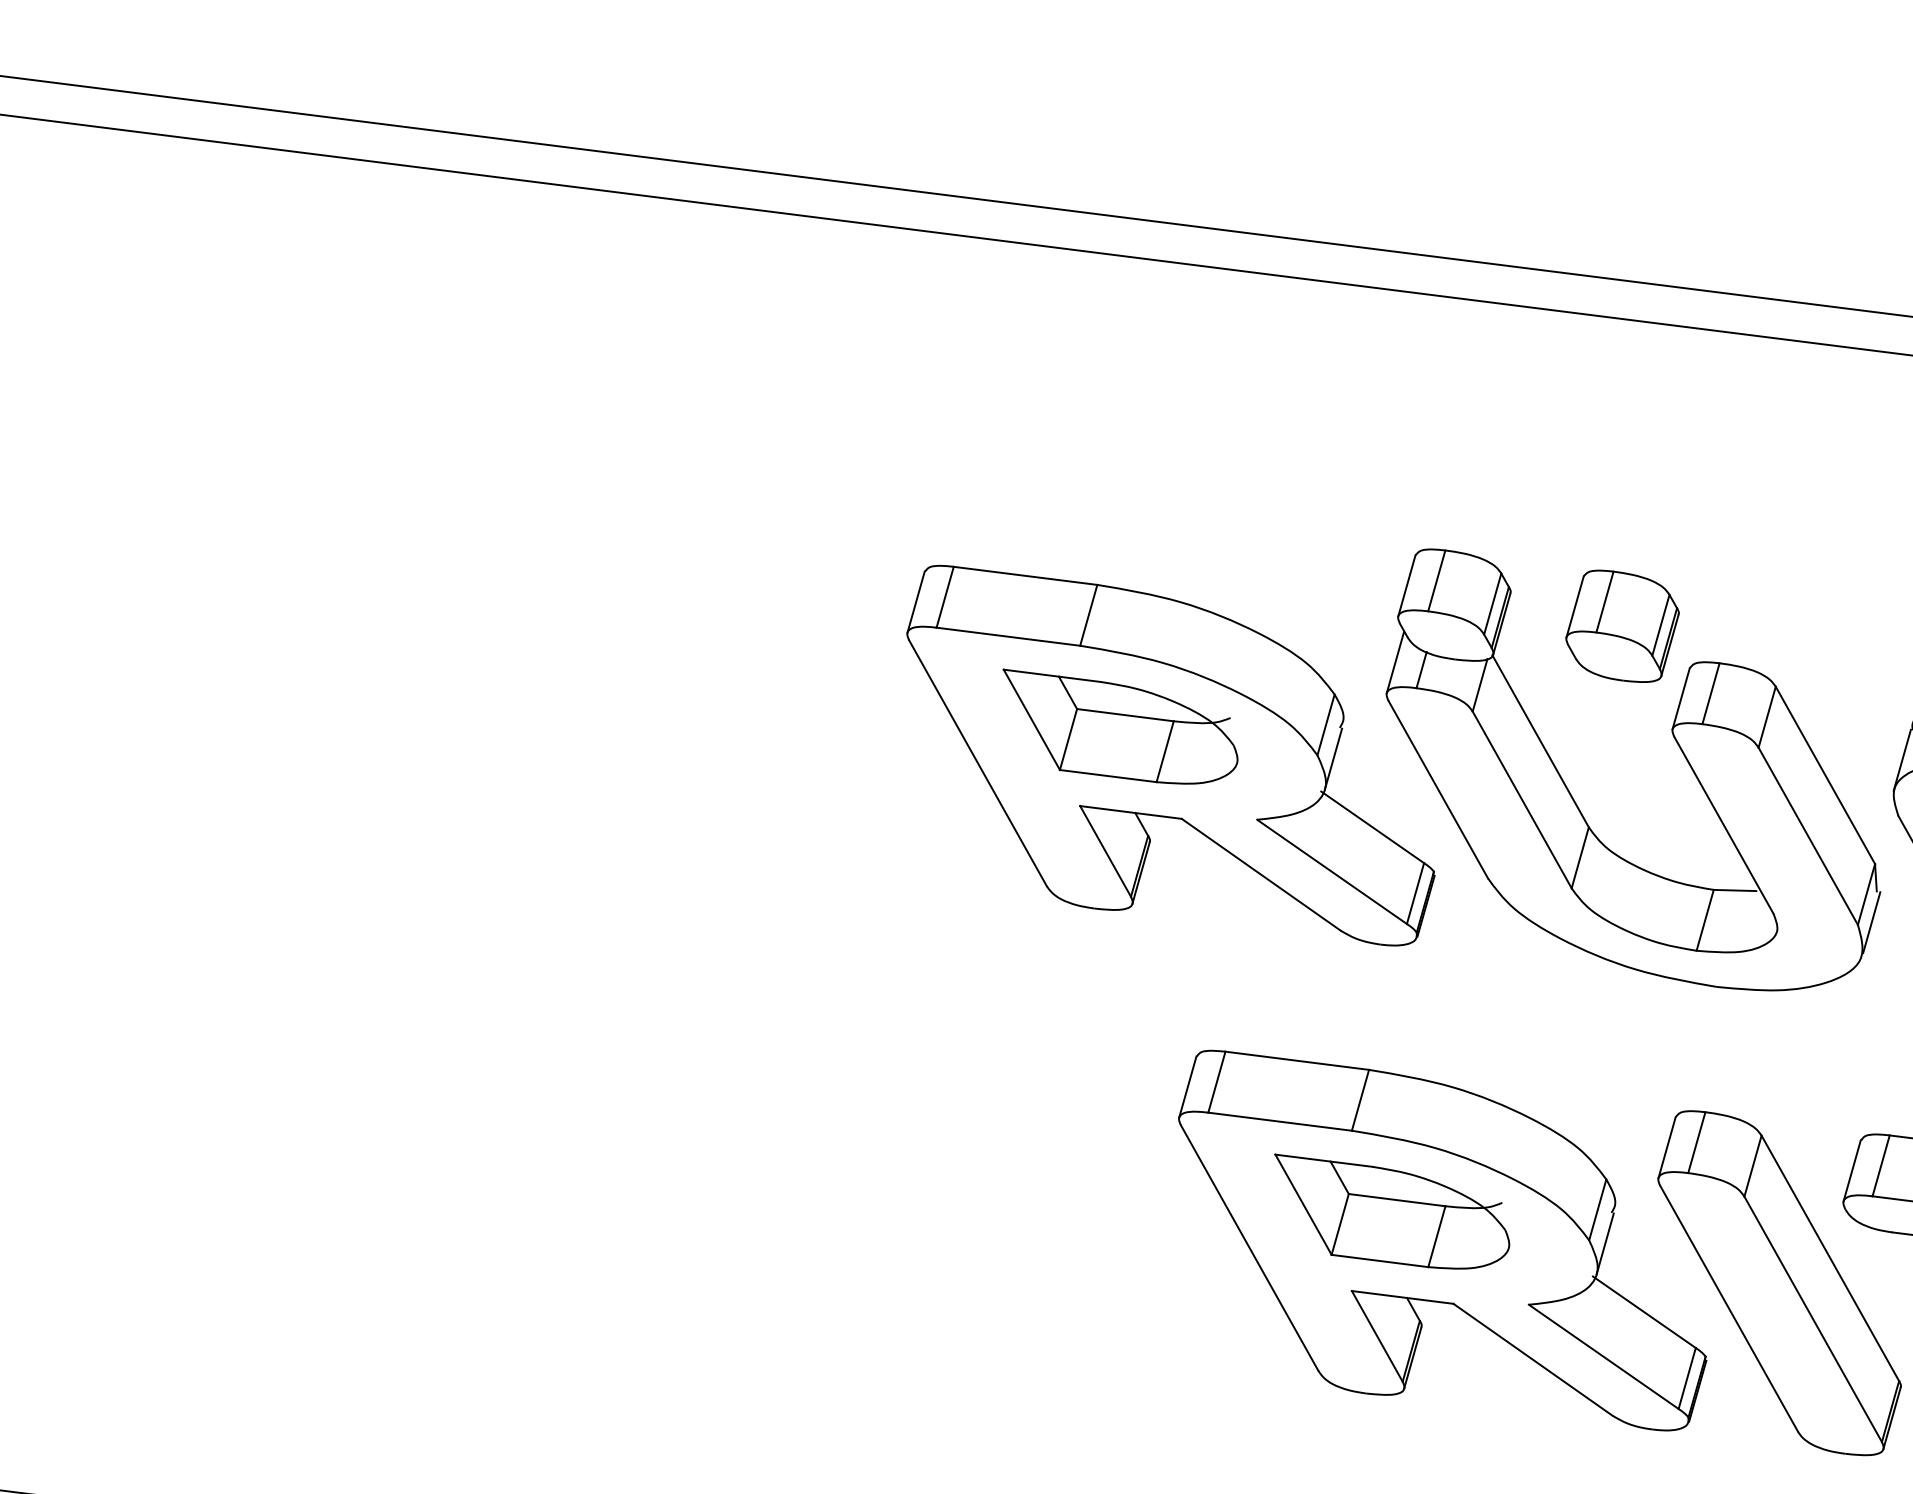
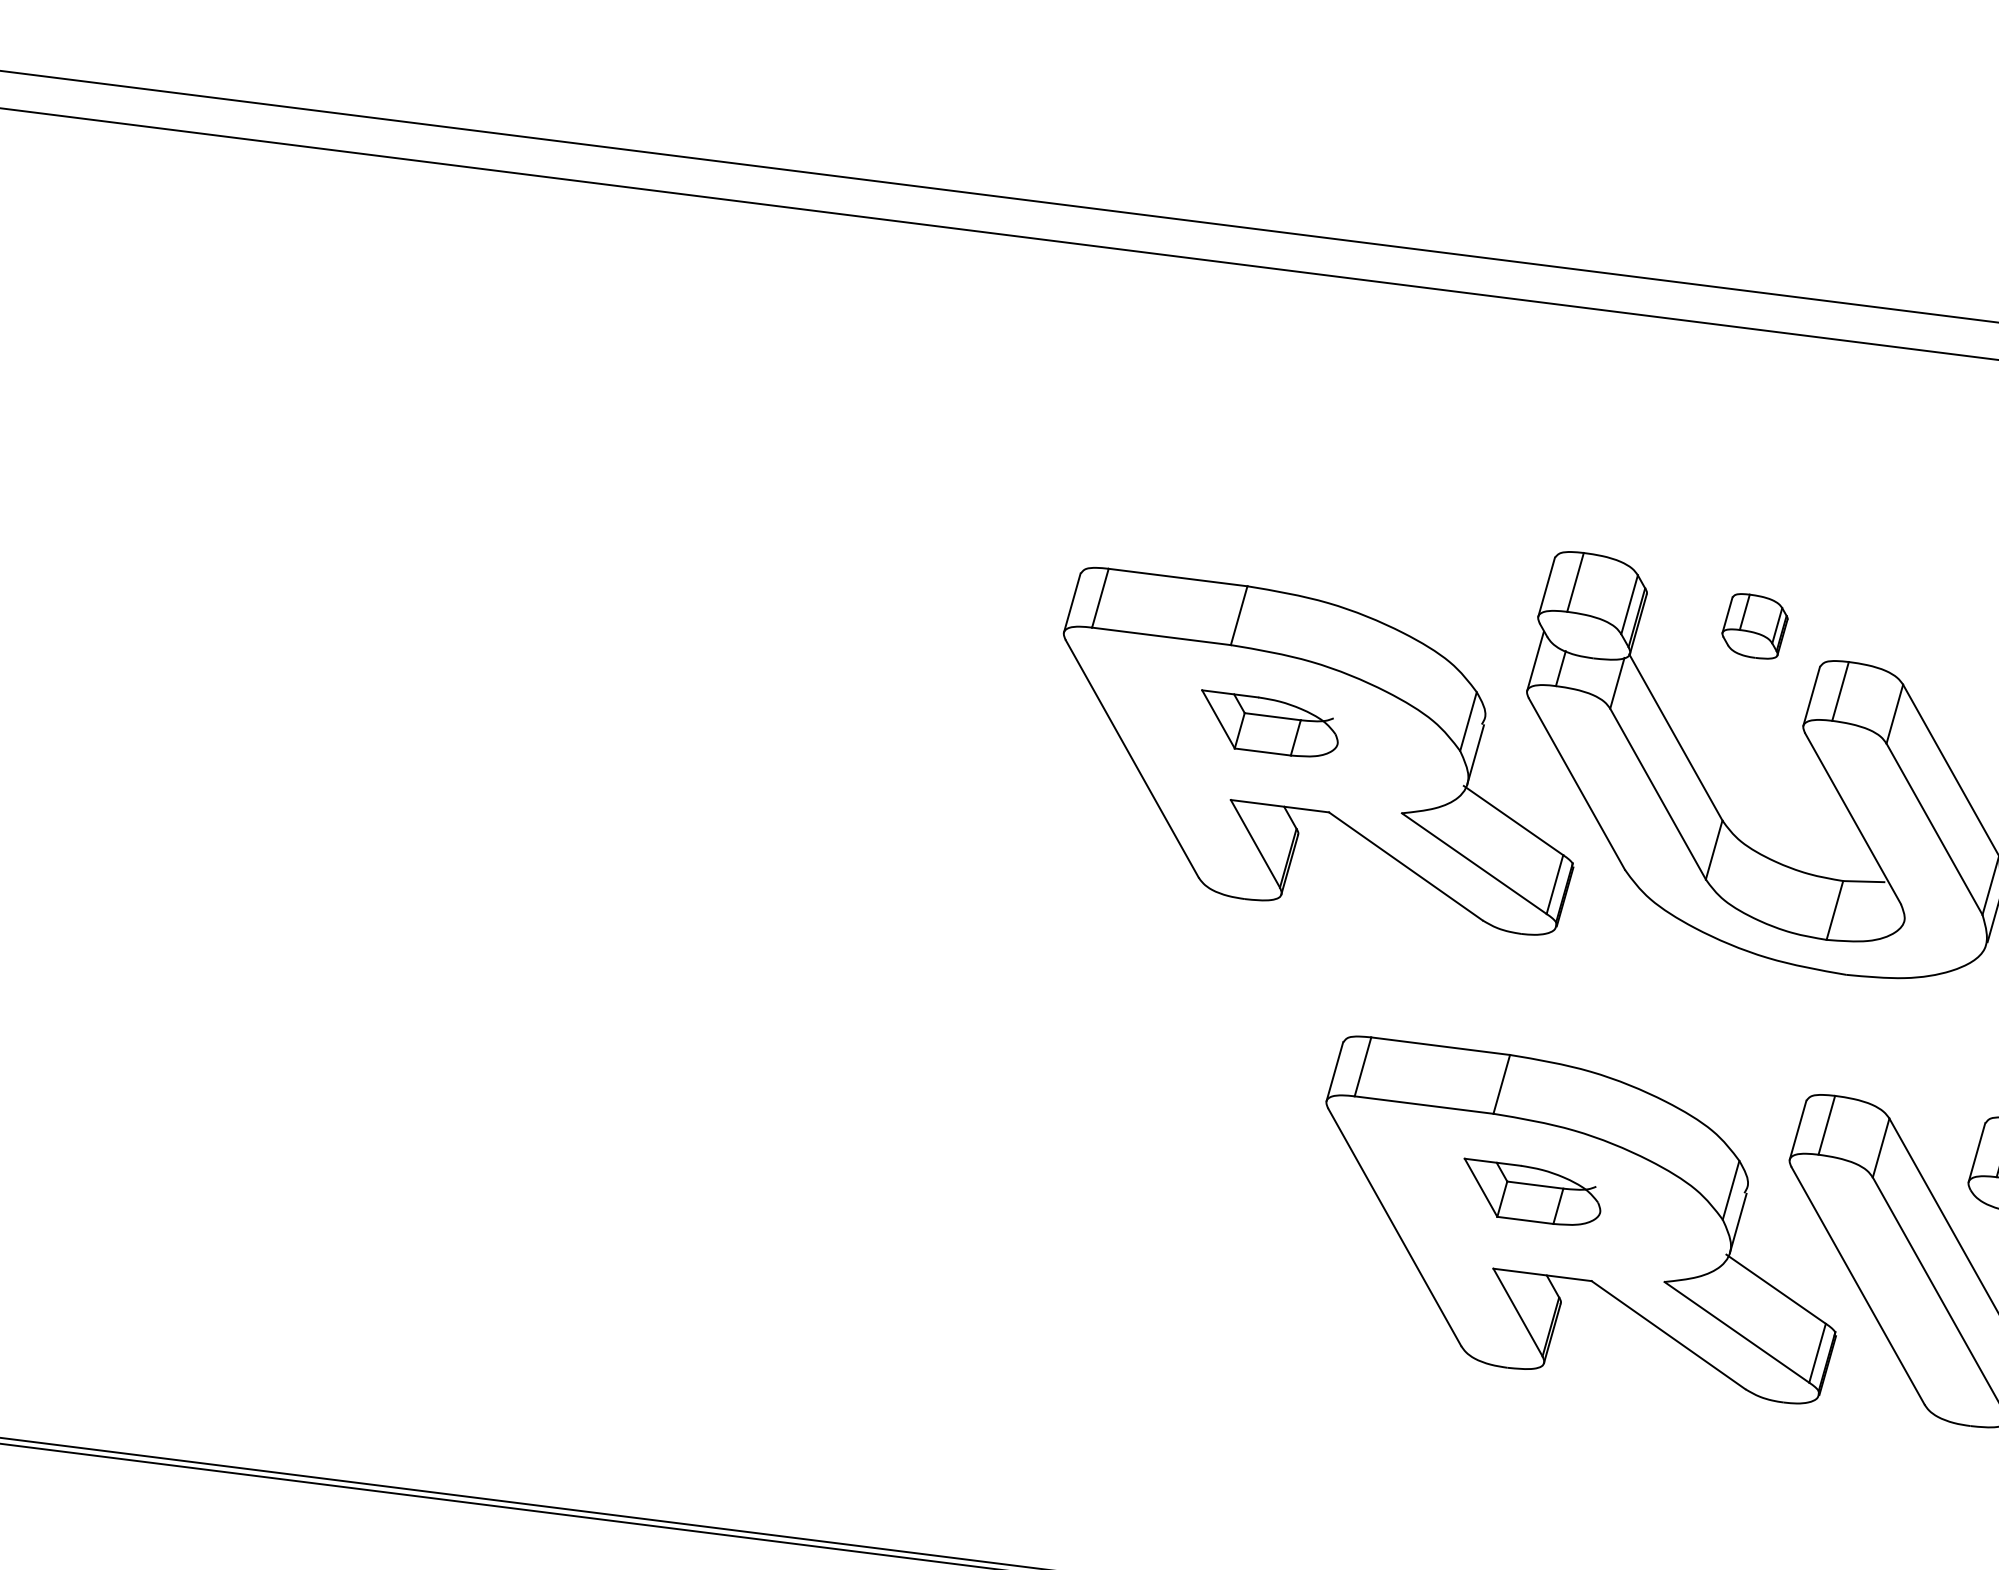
part: (1621, 626) -> (1754, 626), size x0.6
part: (1120, 726) -> (1269, 723), size x0.6
part: (1392, 1211) -> (1532, 1191), size x0.6

